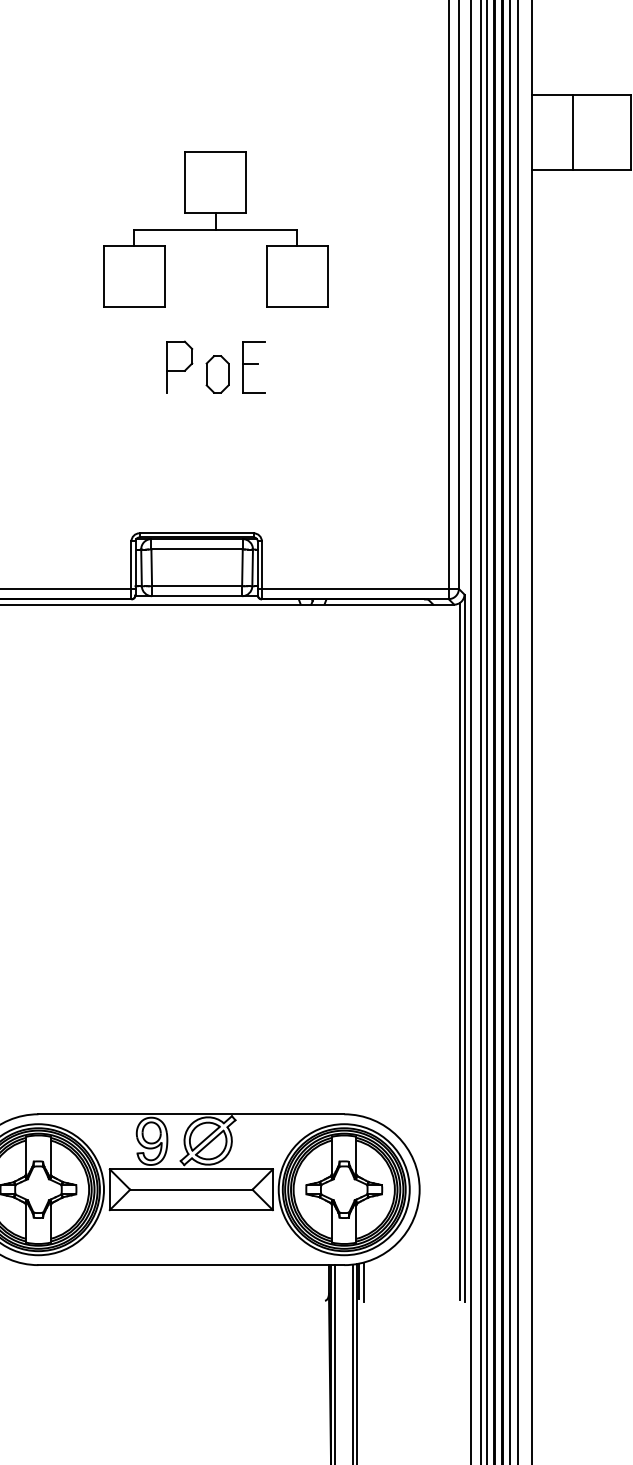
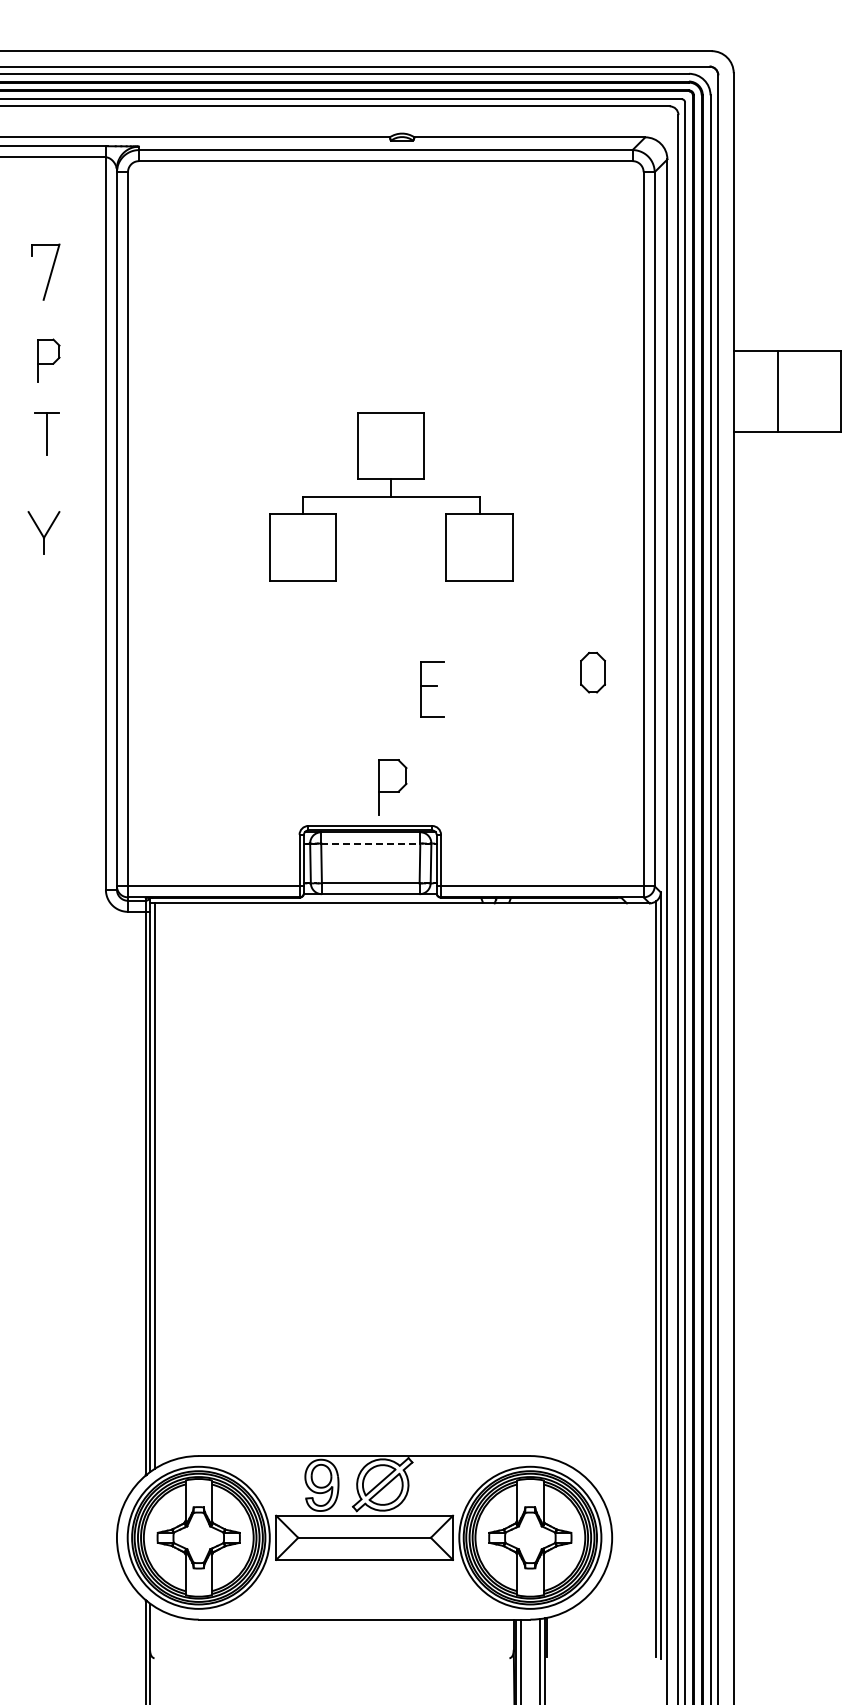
part: (179, 366) -> (392, 787), moved
part: (254, 366) -> (432, 689), moved
part: (217, 374) -> (592, 672), moved
line: (196, 549) -> (370, 843), solid -> dashed
line: (363, 1281) -> (551, 1637), removed

